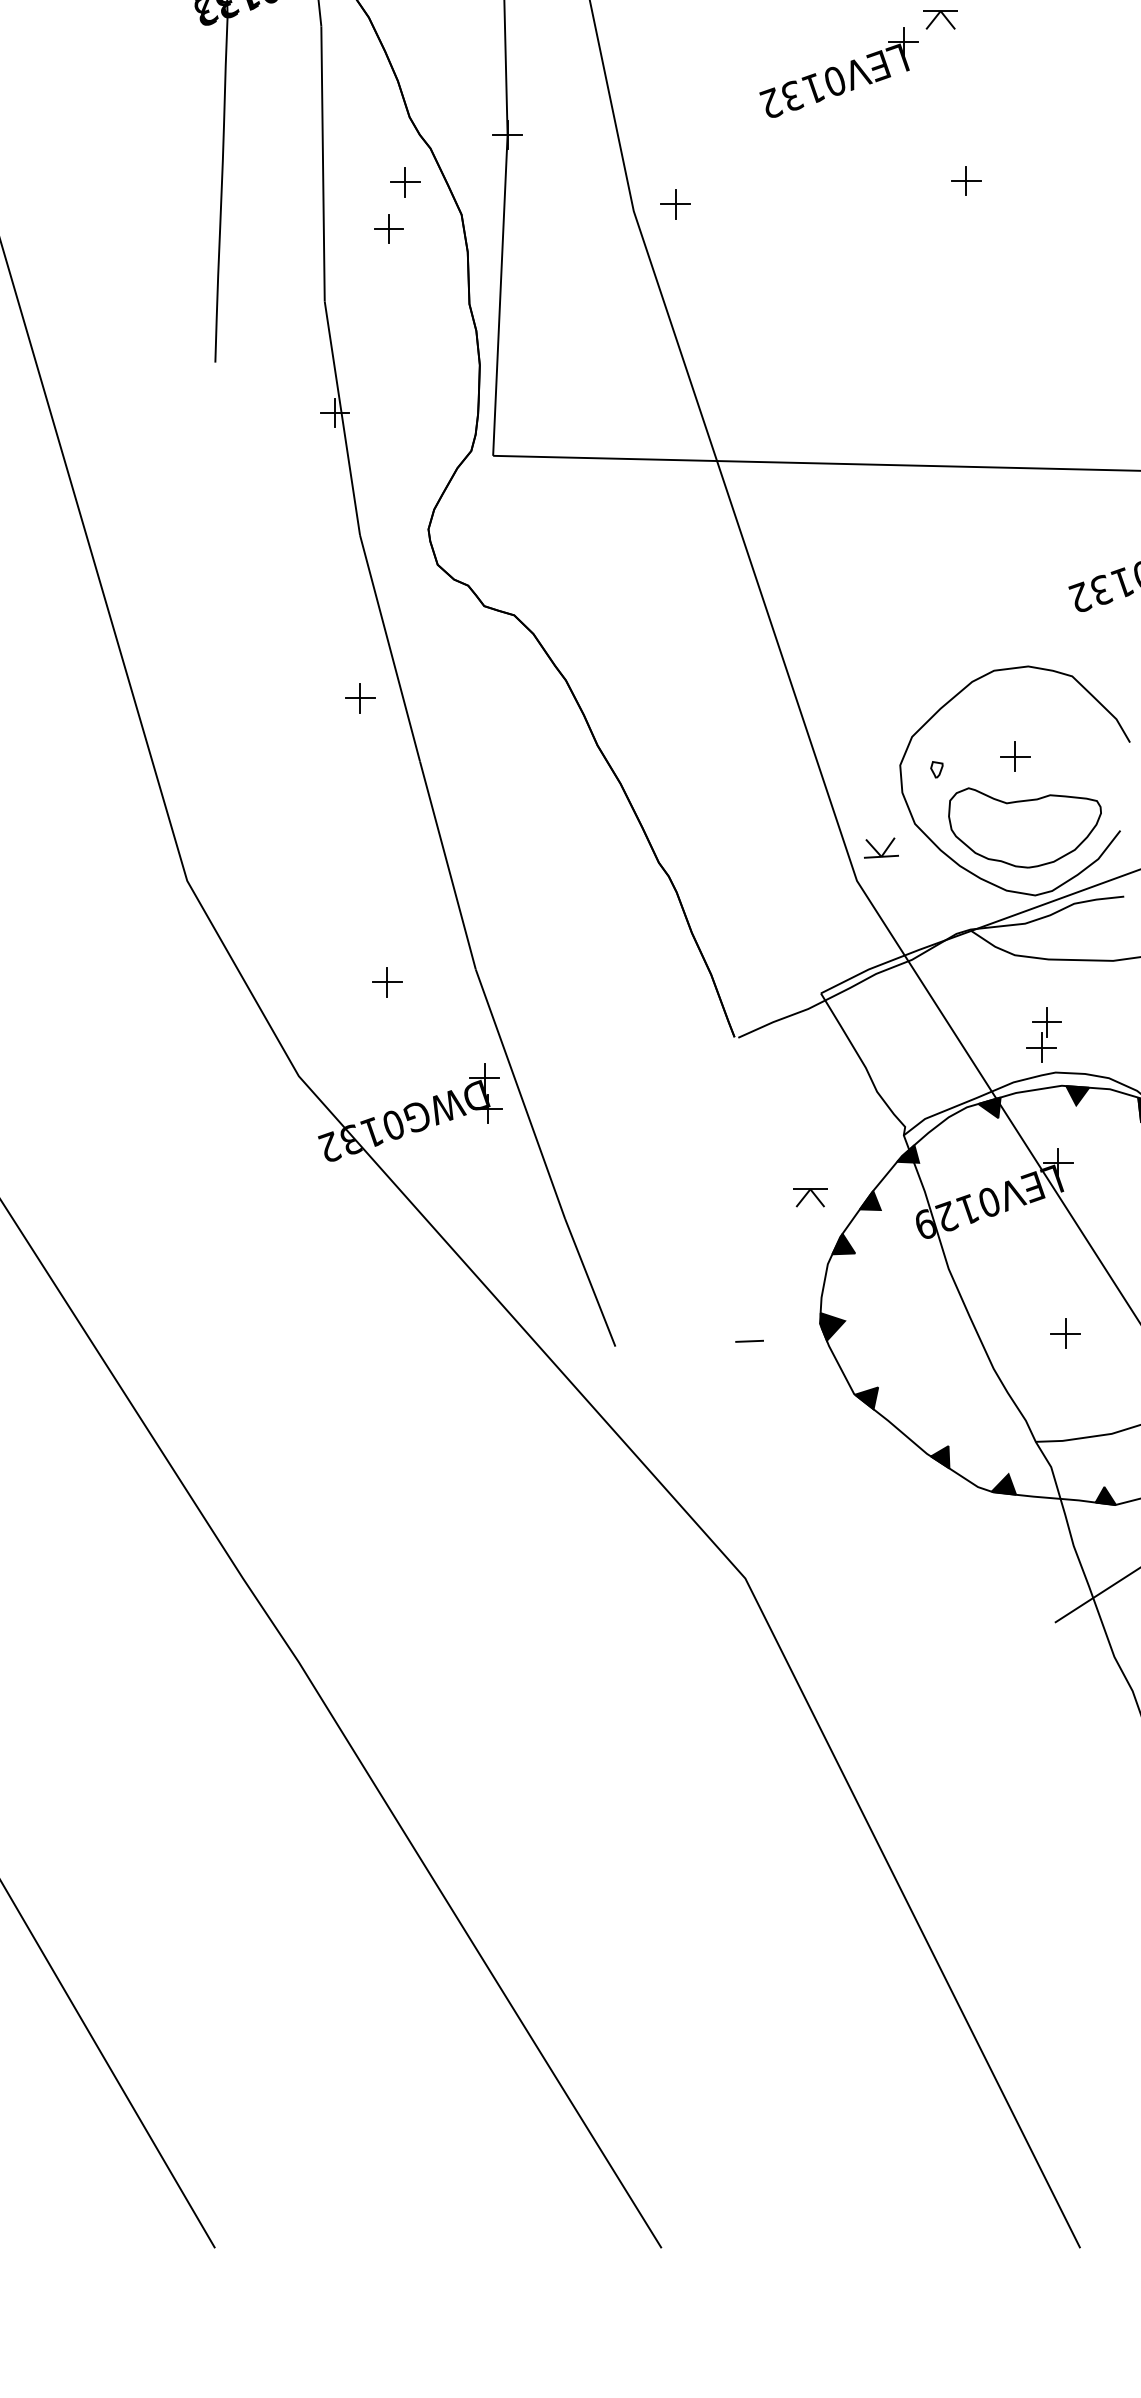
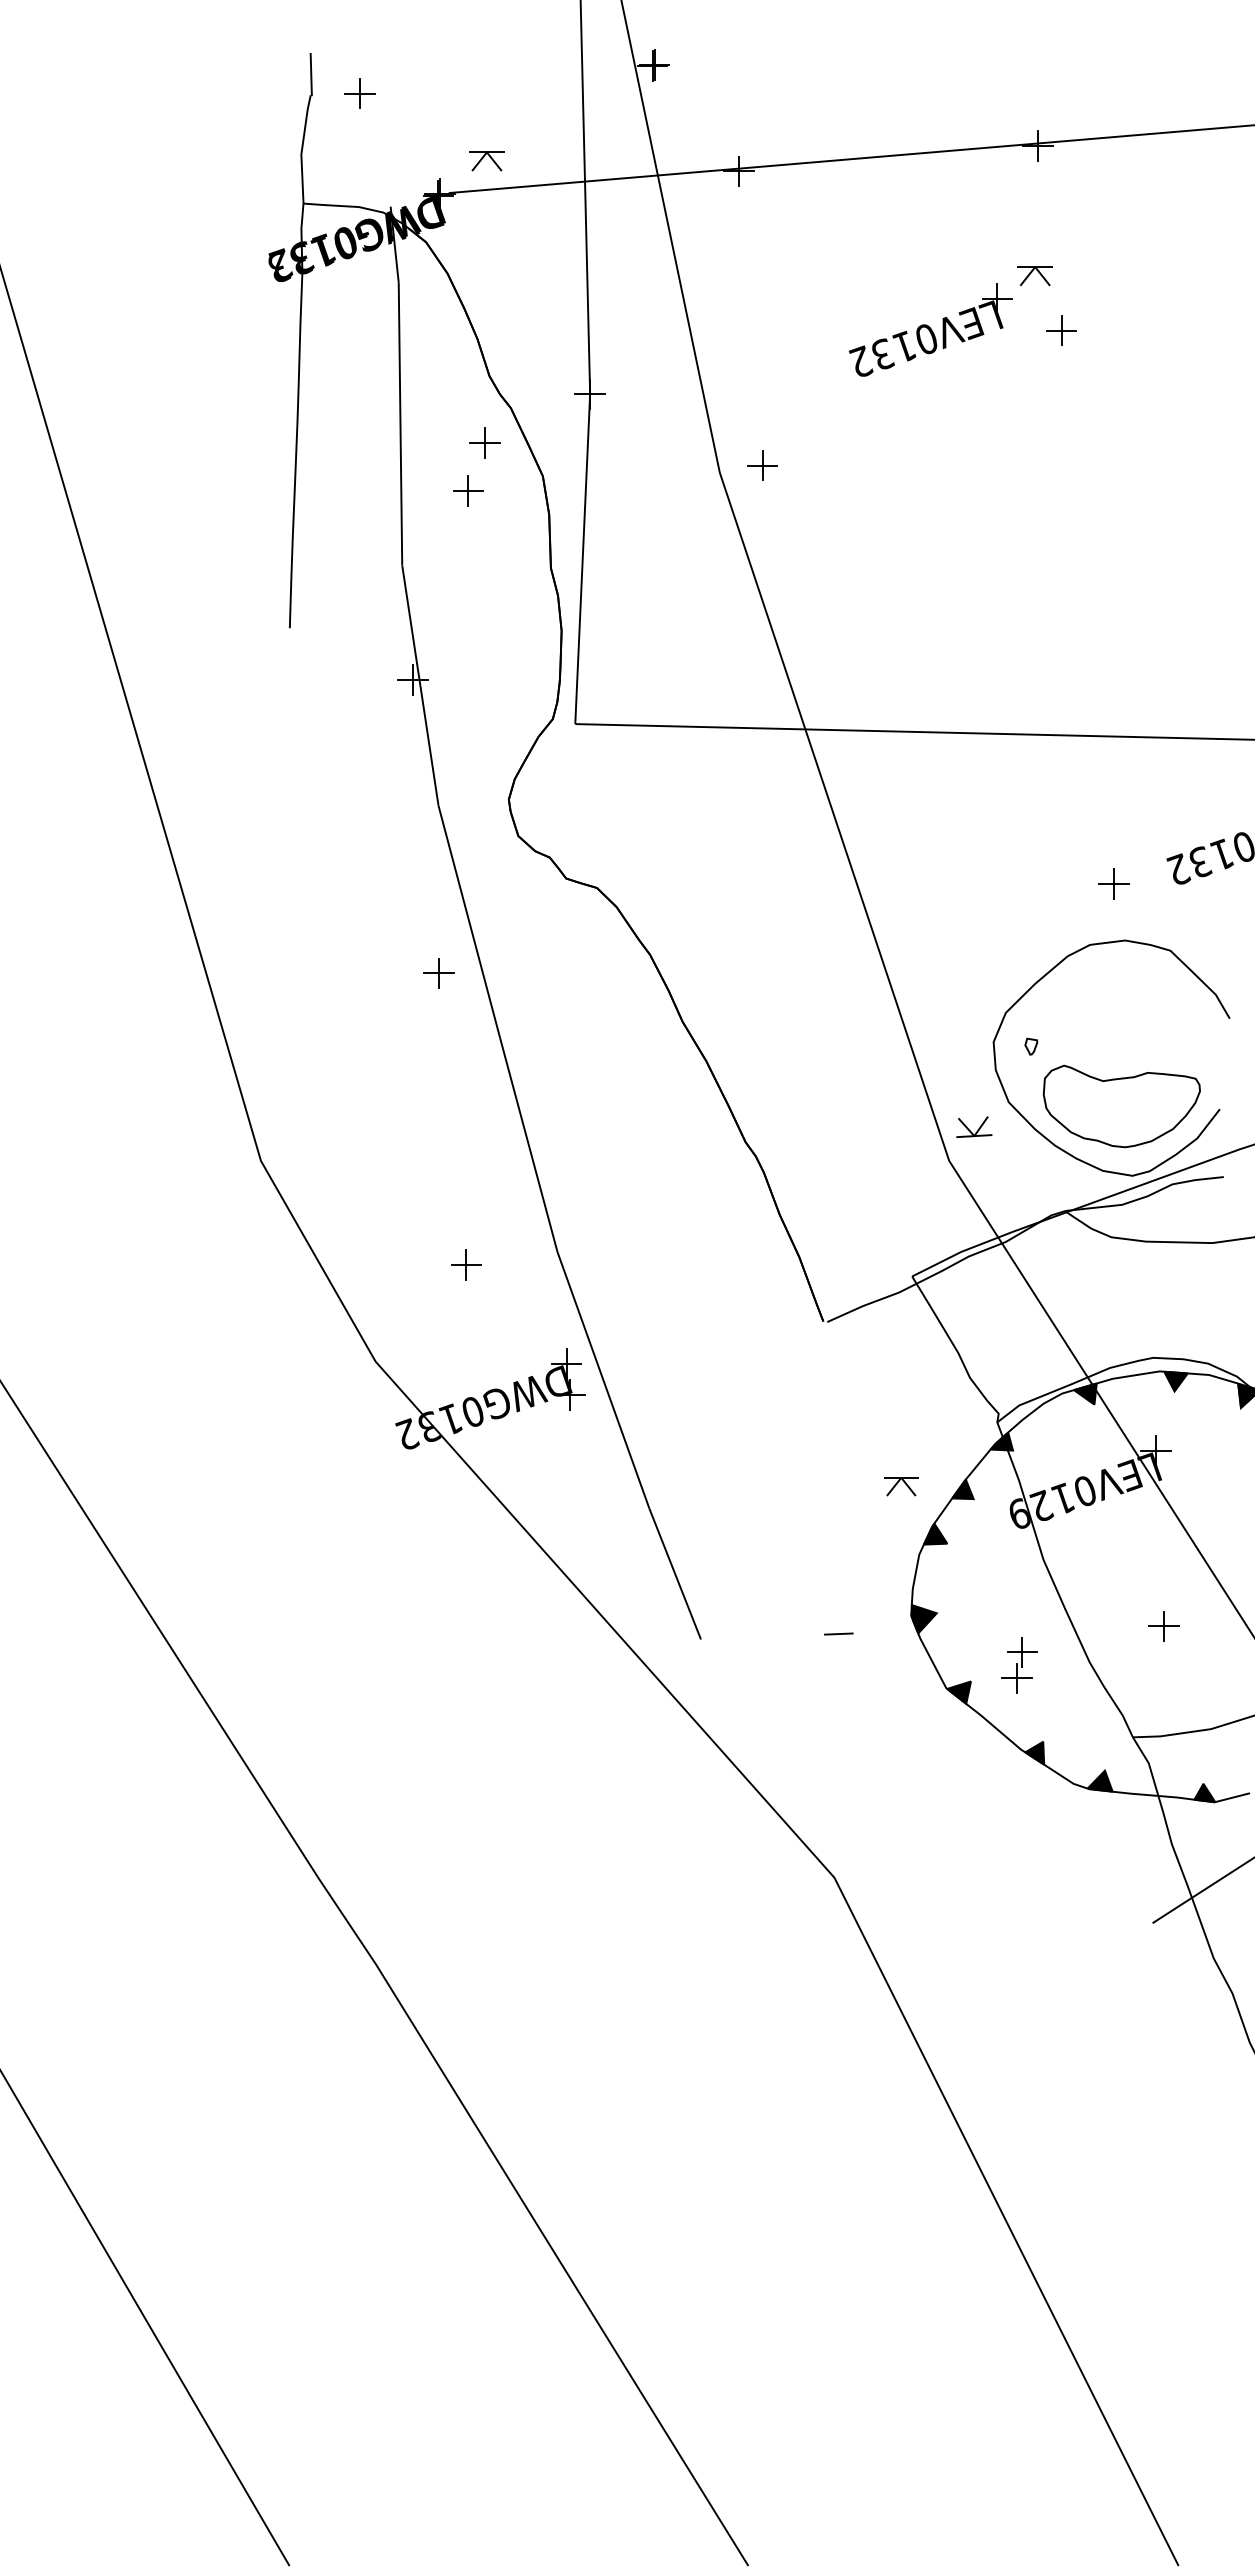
part: (966, 180) -> (1061, 330), moved
part: (1014, 755) -> (1113, 883), moved
part: (1044, 1035) -> (1019, 1665), moved

